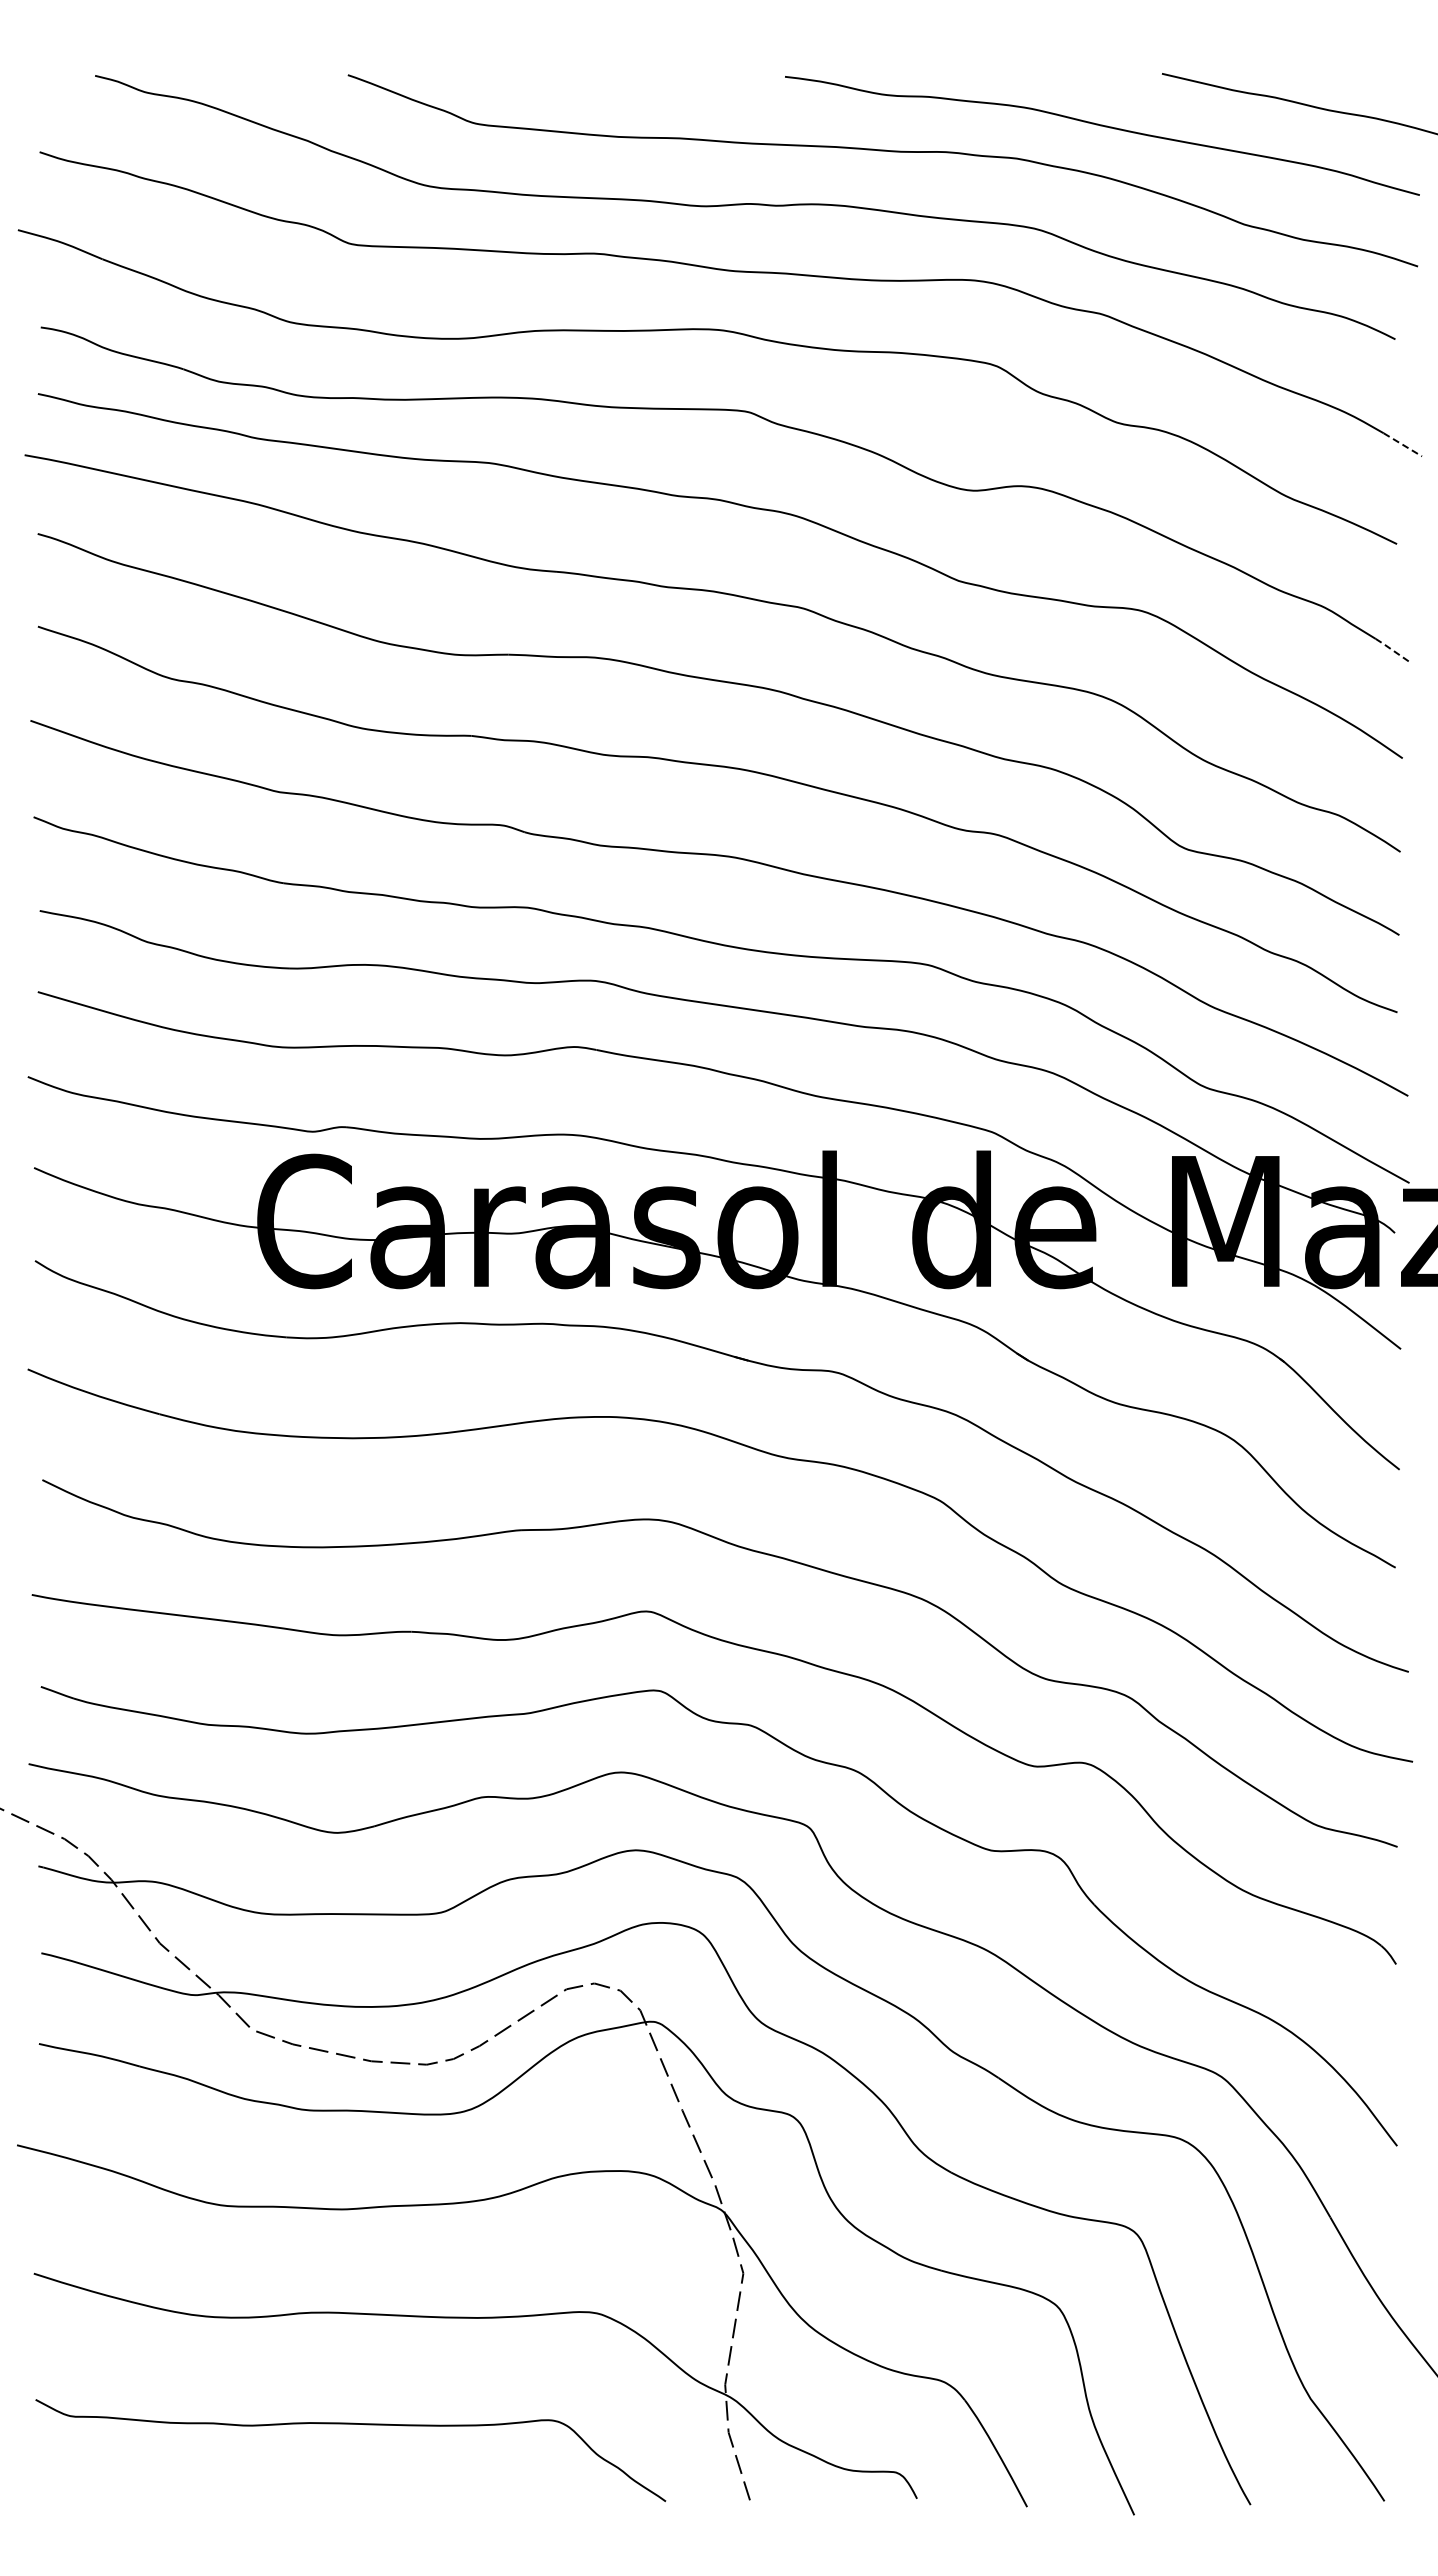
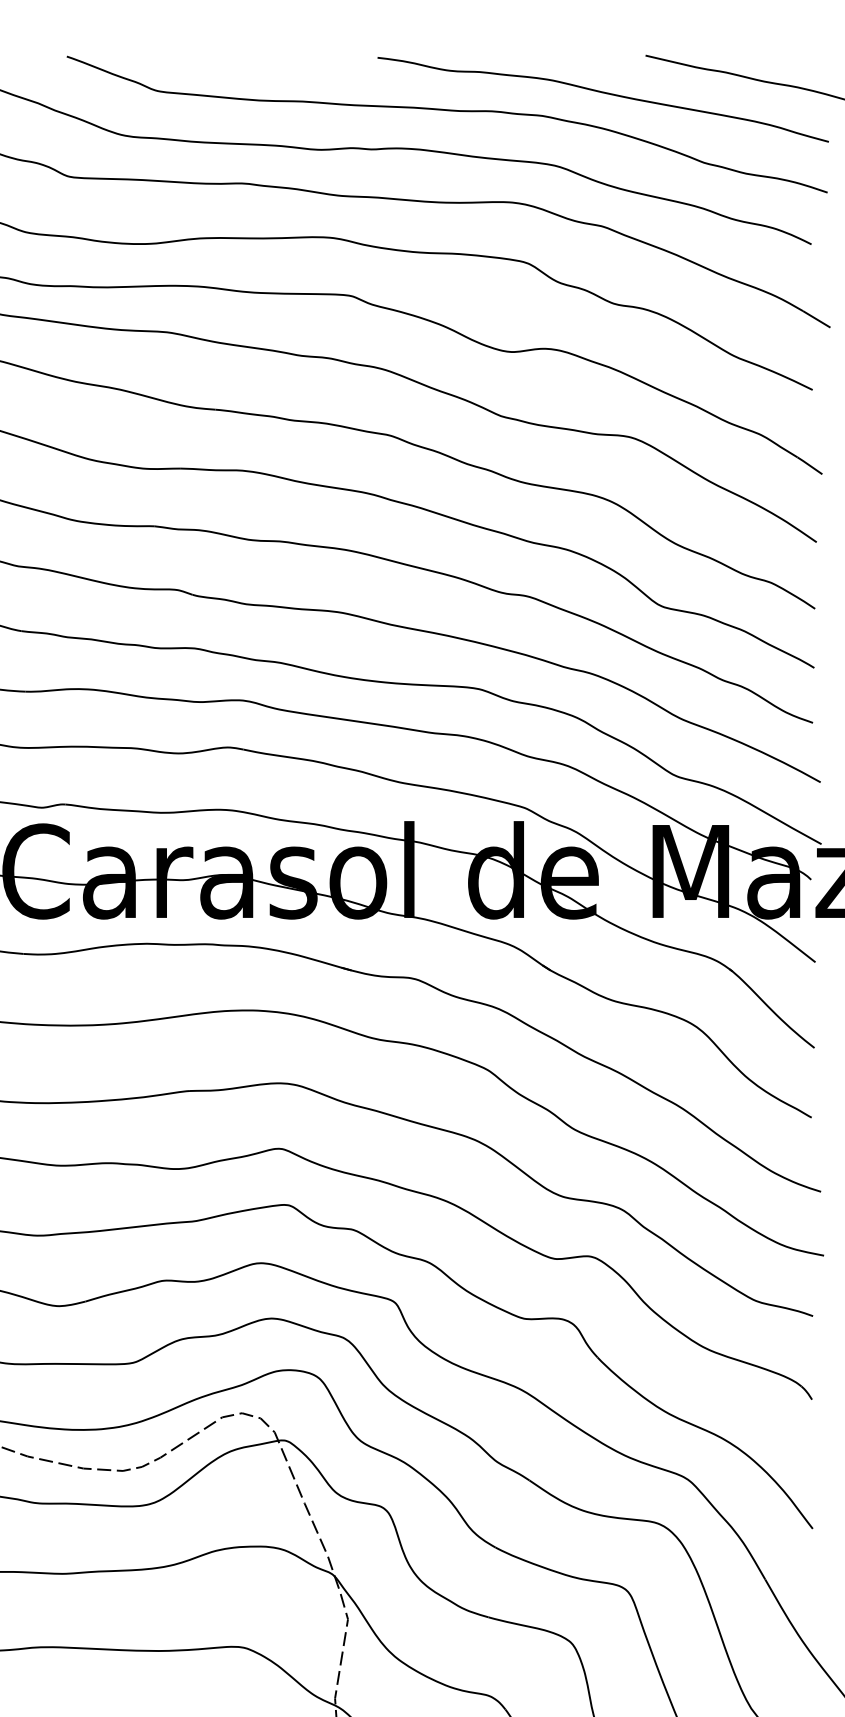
line: (1403, 445) -> (817, 319), dashed -> solid
line: (1392, 650) -> (809, 465), dashed -> solid

